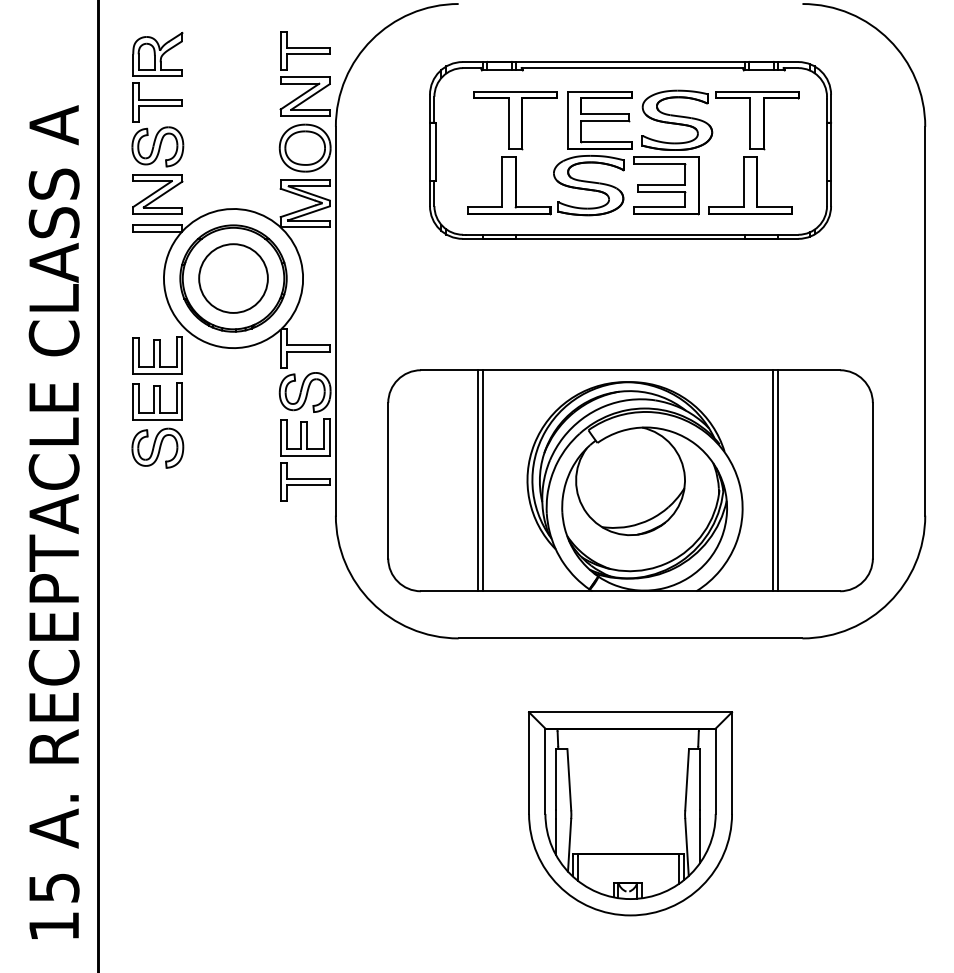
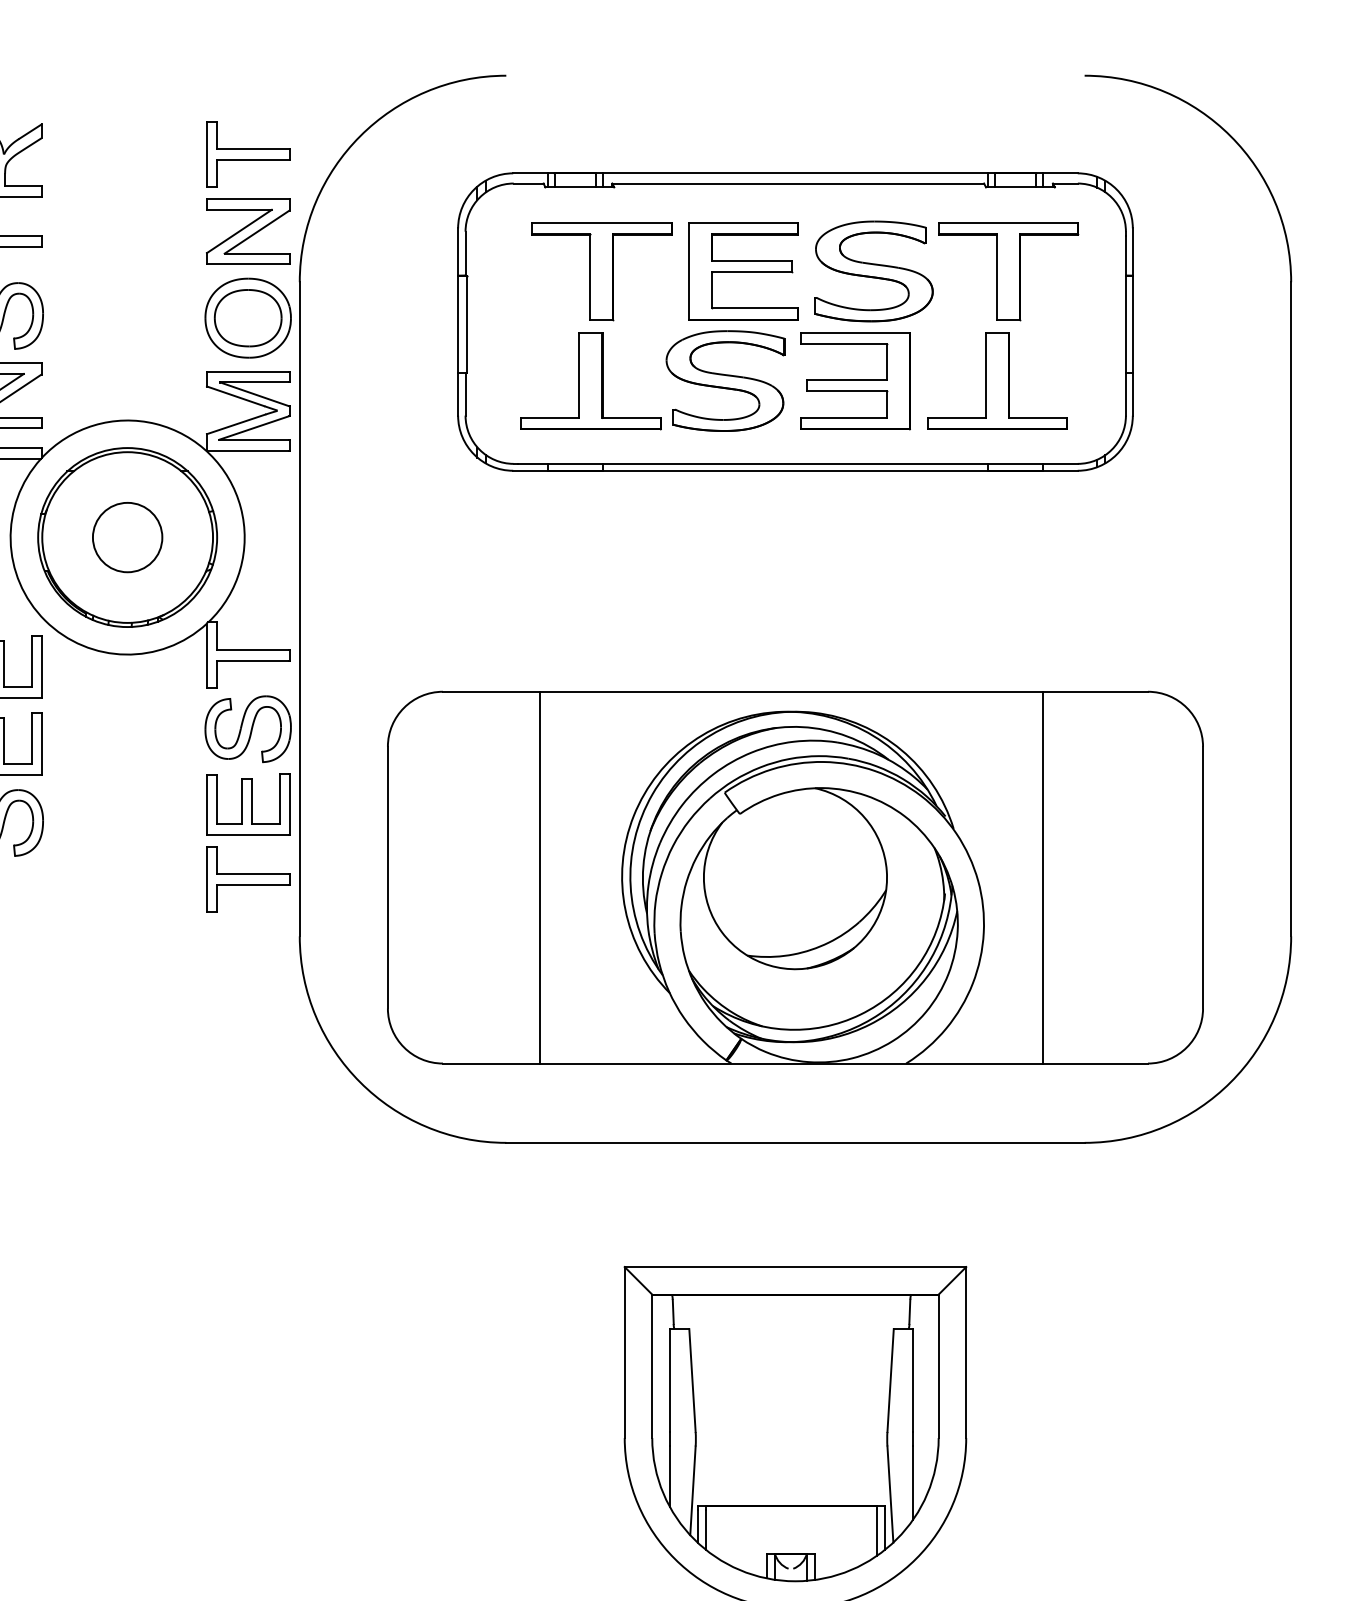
circle: (233, 278) -> (127, 537), size x0.6
line: (483, 480) -> (548, 877), removed
line: (773, 480) -> (1035, 877), removed

